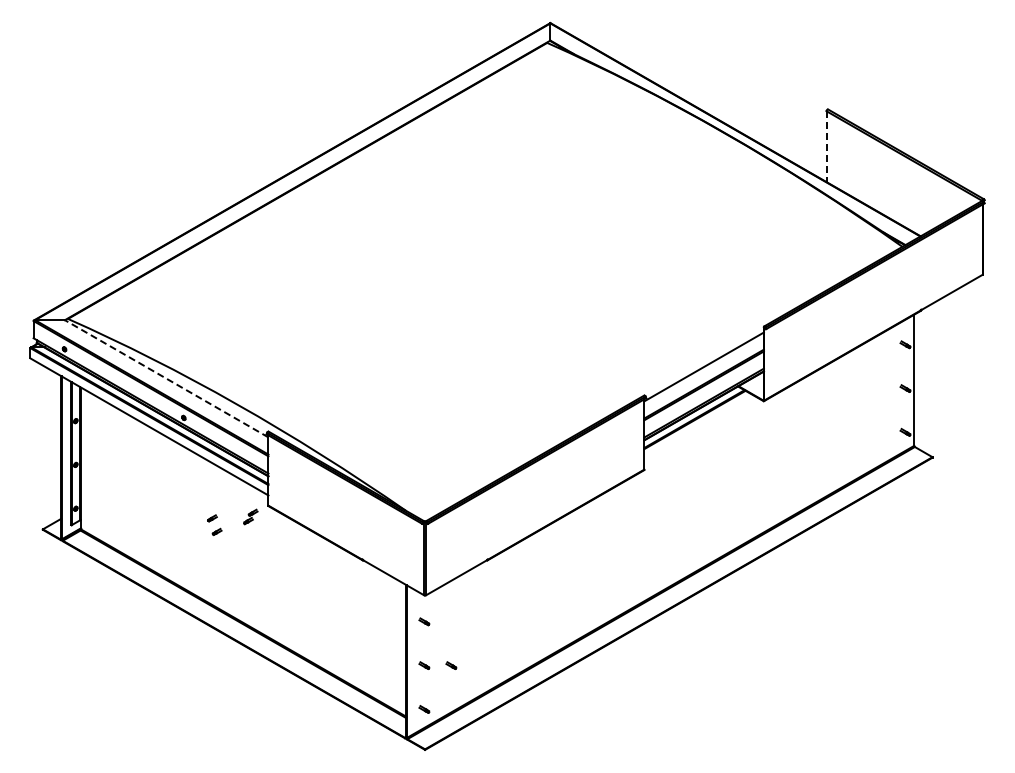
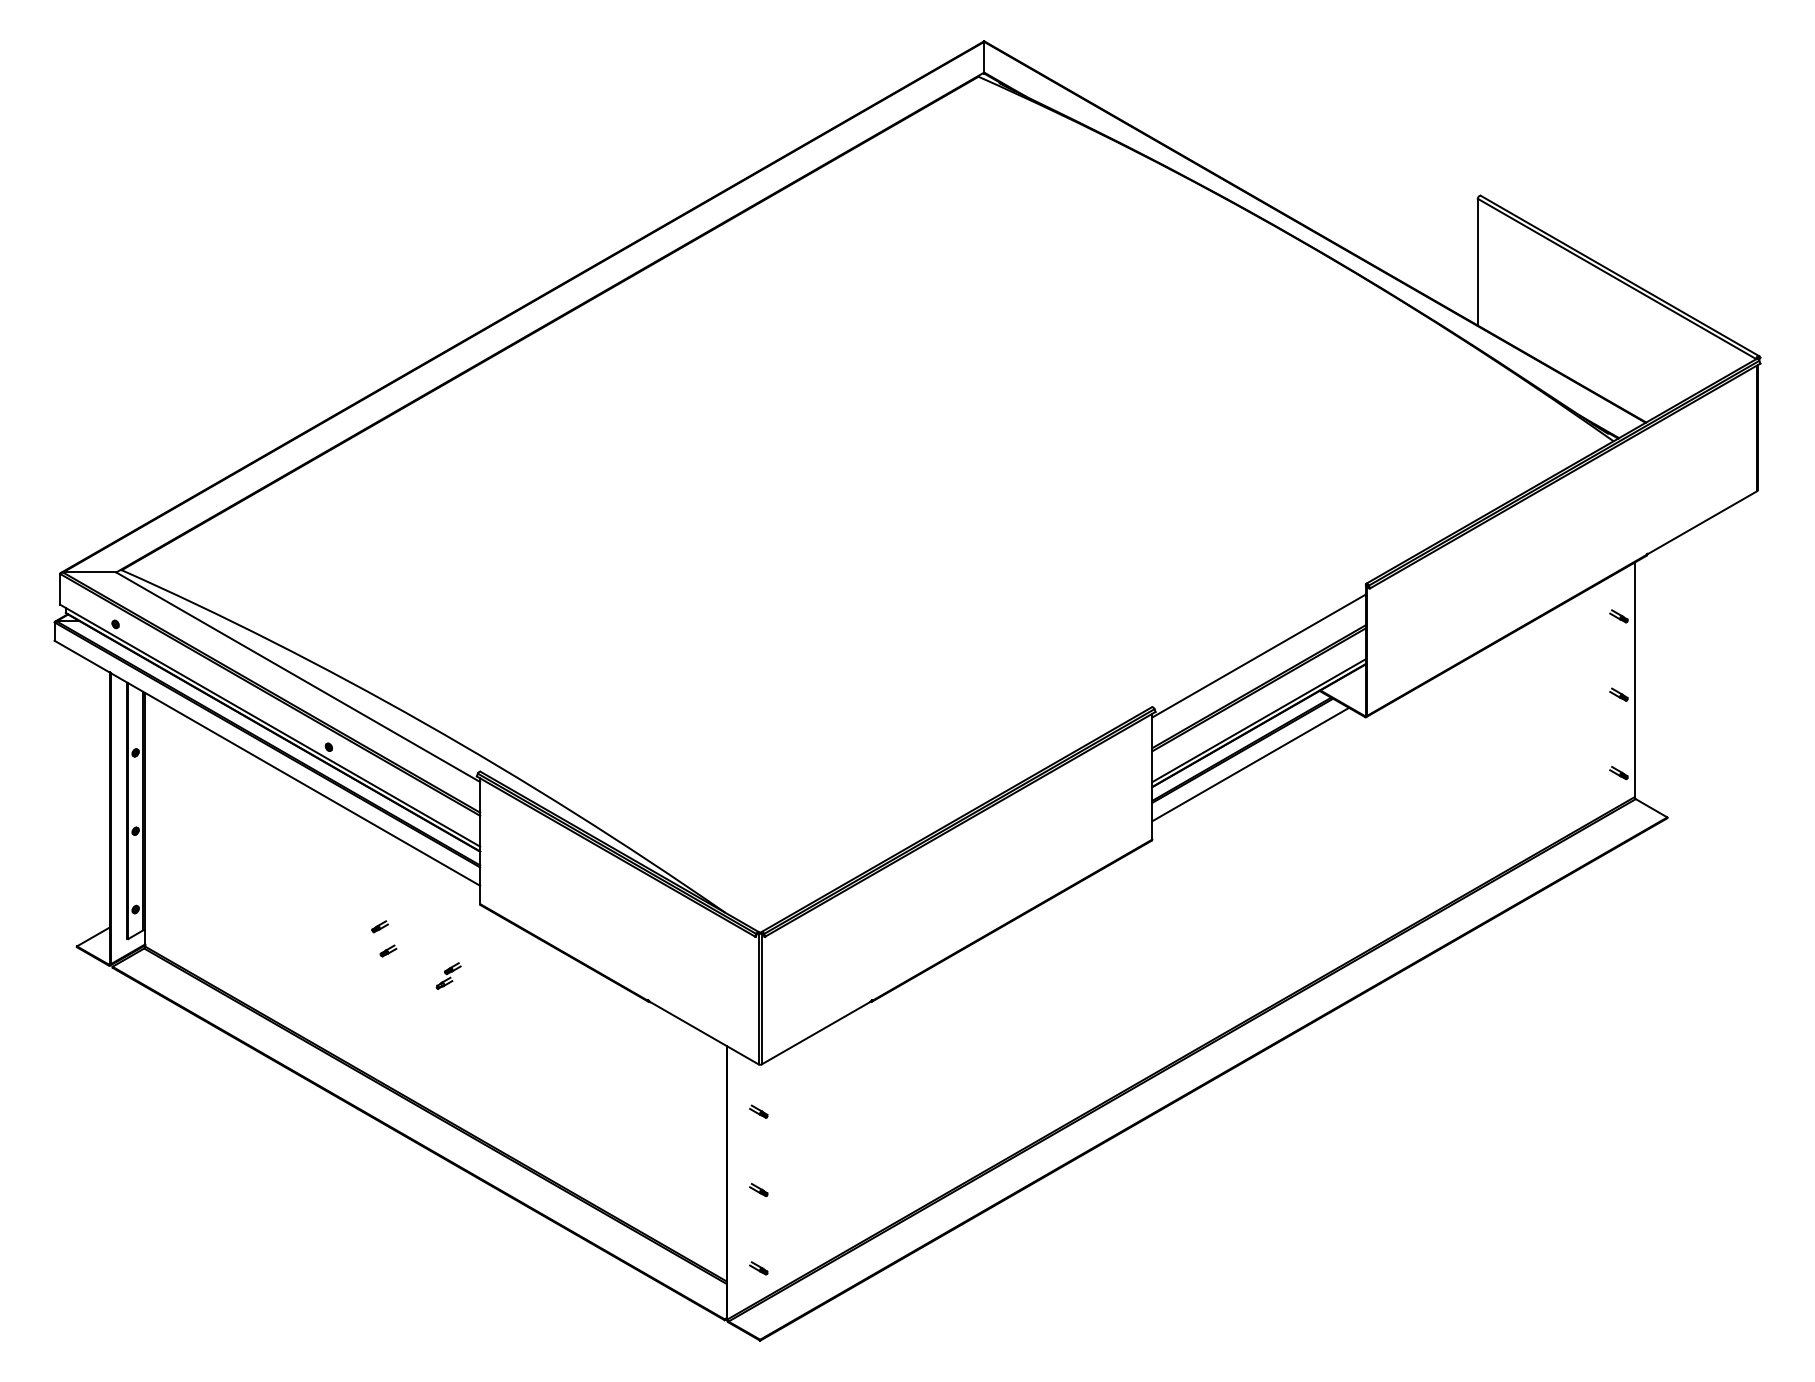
line: (826, 147) -> (1477, 263), dashed -> solid
line: (166, 378) -> (297, 676), dashed -> solid
line: (699, 427) -> (1250, 764), added
part: (250, 516) -> (448, 975), moved
part: (451, 665) -> (807, 1189), removed

